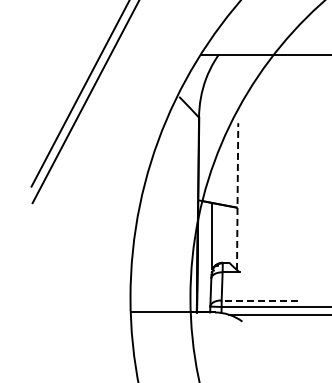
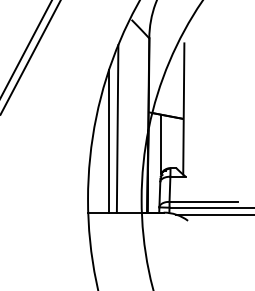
line: (237, 196) -> (183, 108), dashed -> solid
line: (163, 218) -> (117, 128), added
line: (154, 232) -> (109, 141), added
line: (259, 300) -> (203, 201), dashed -> solid

